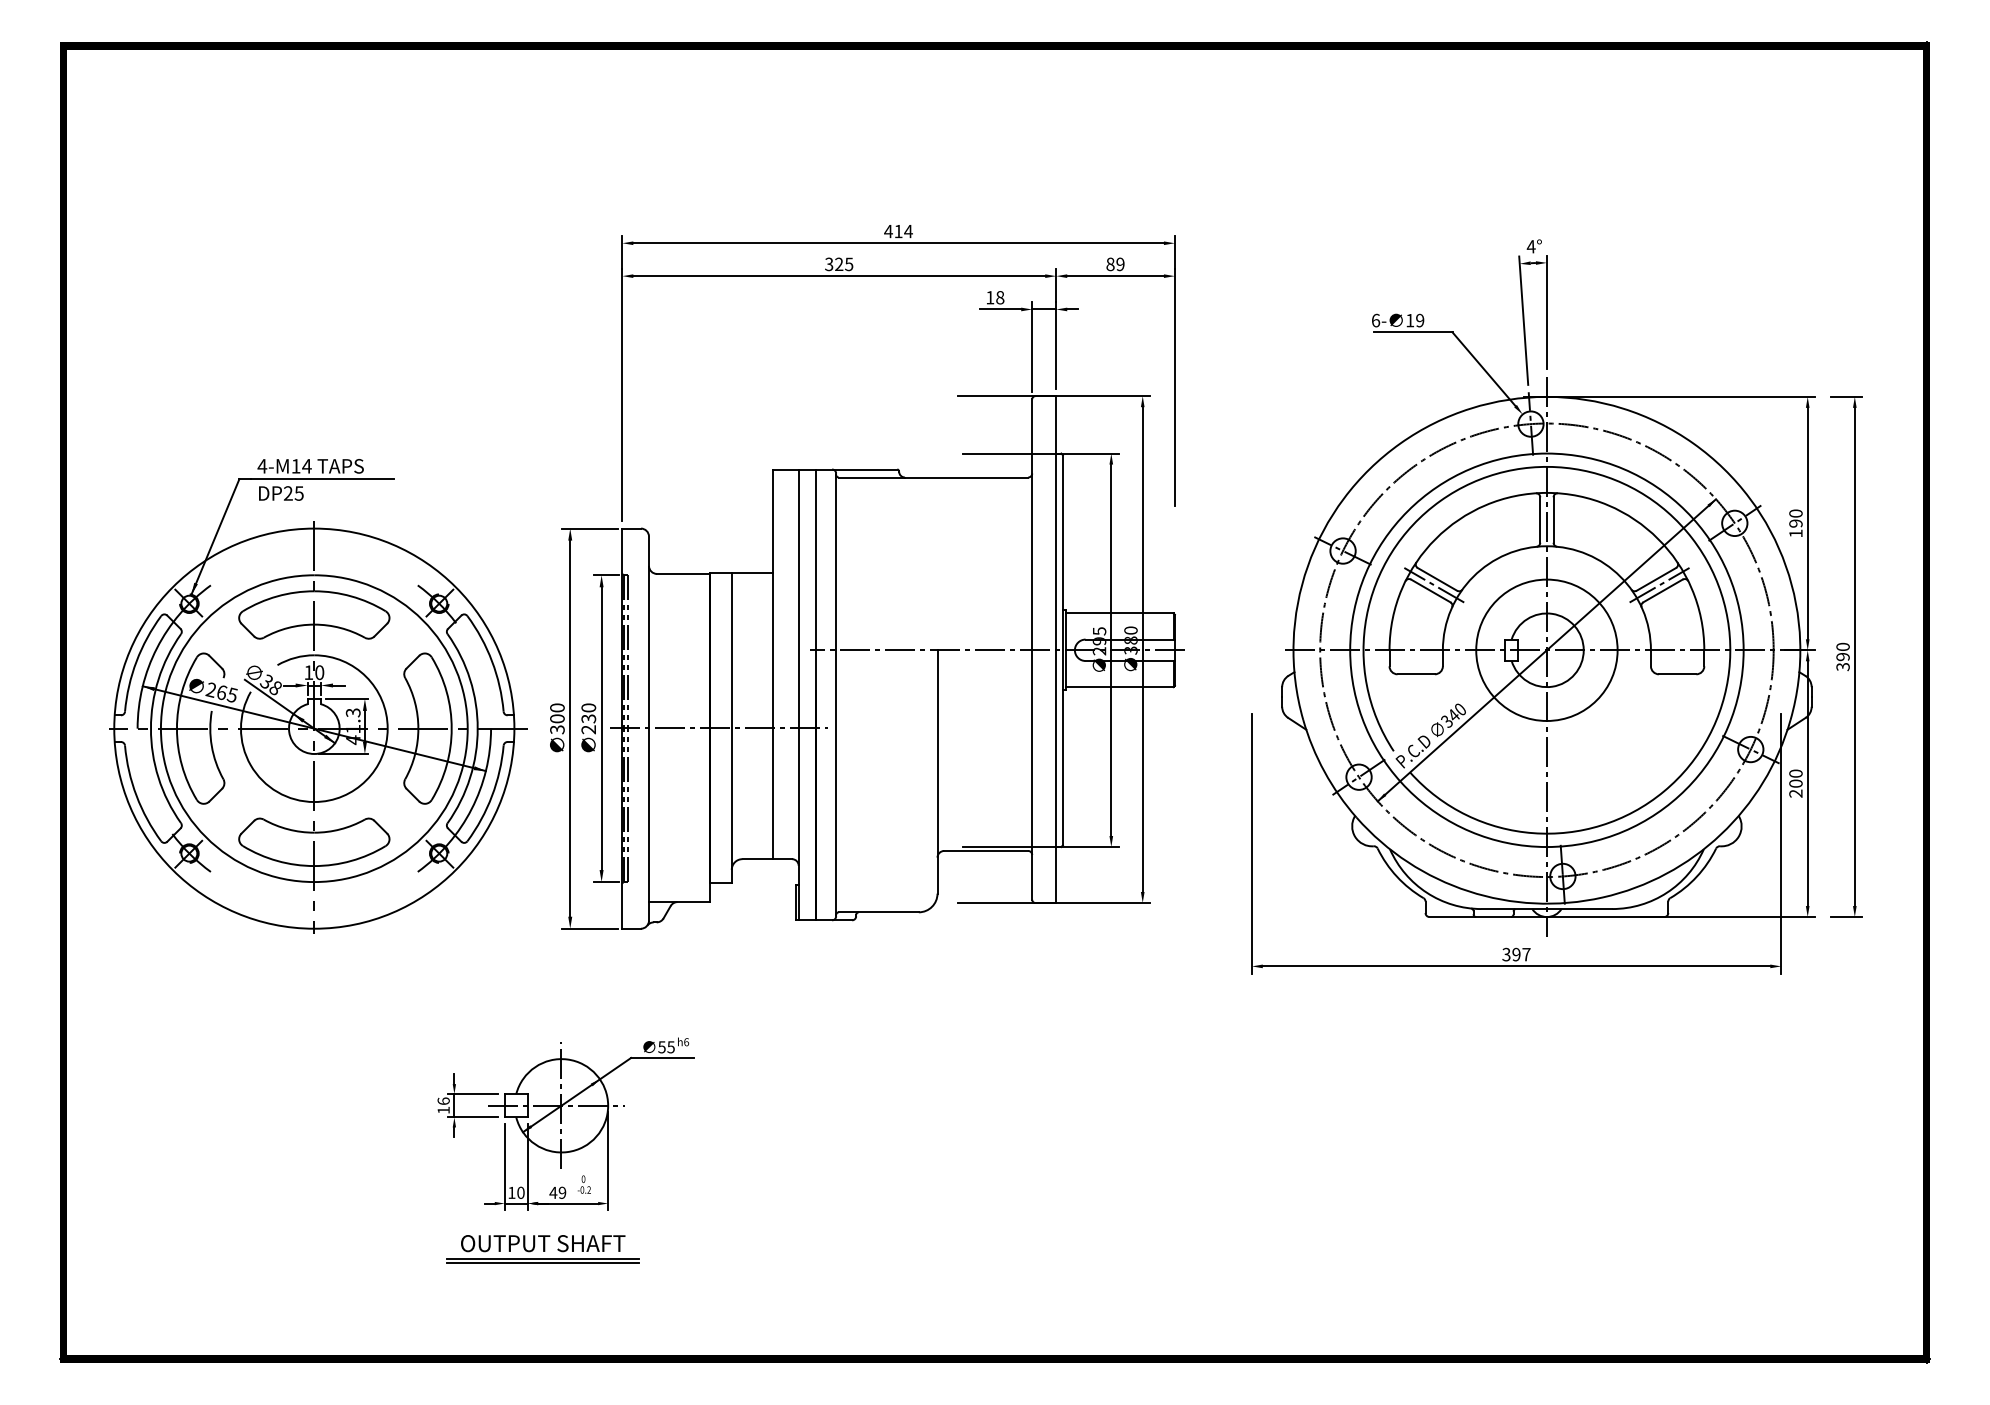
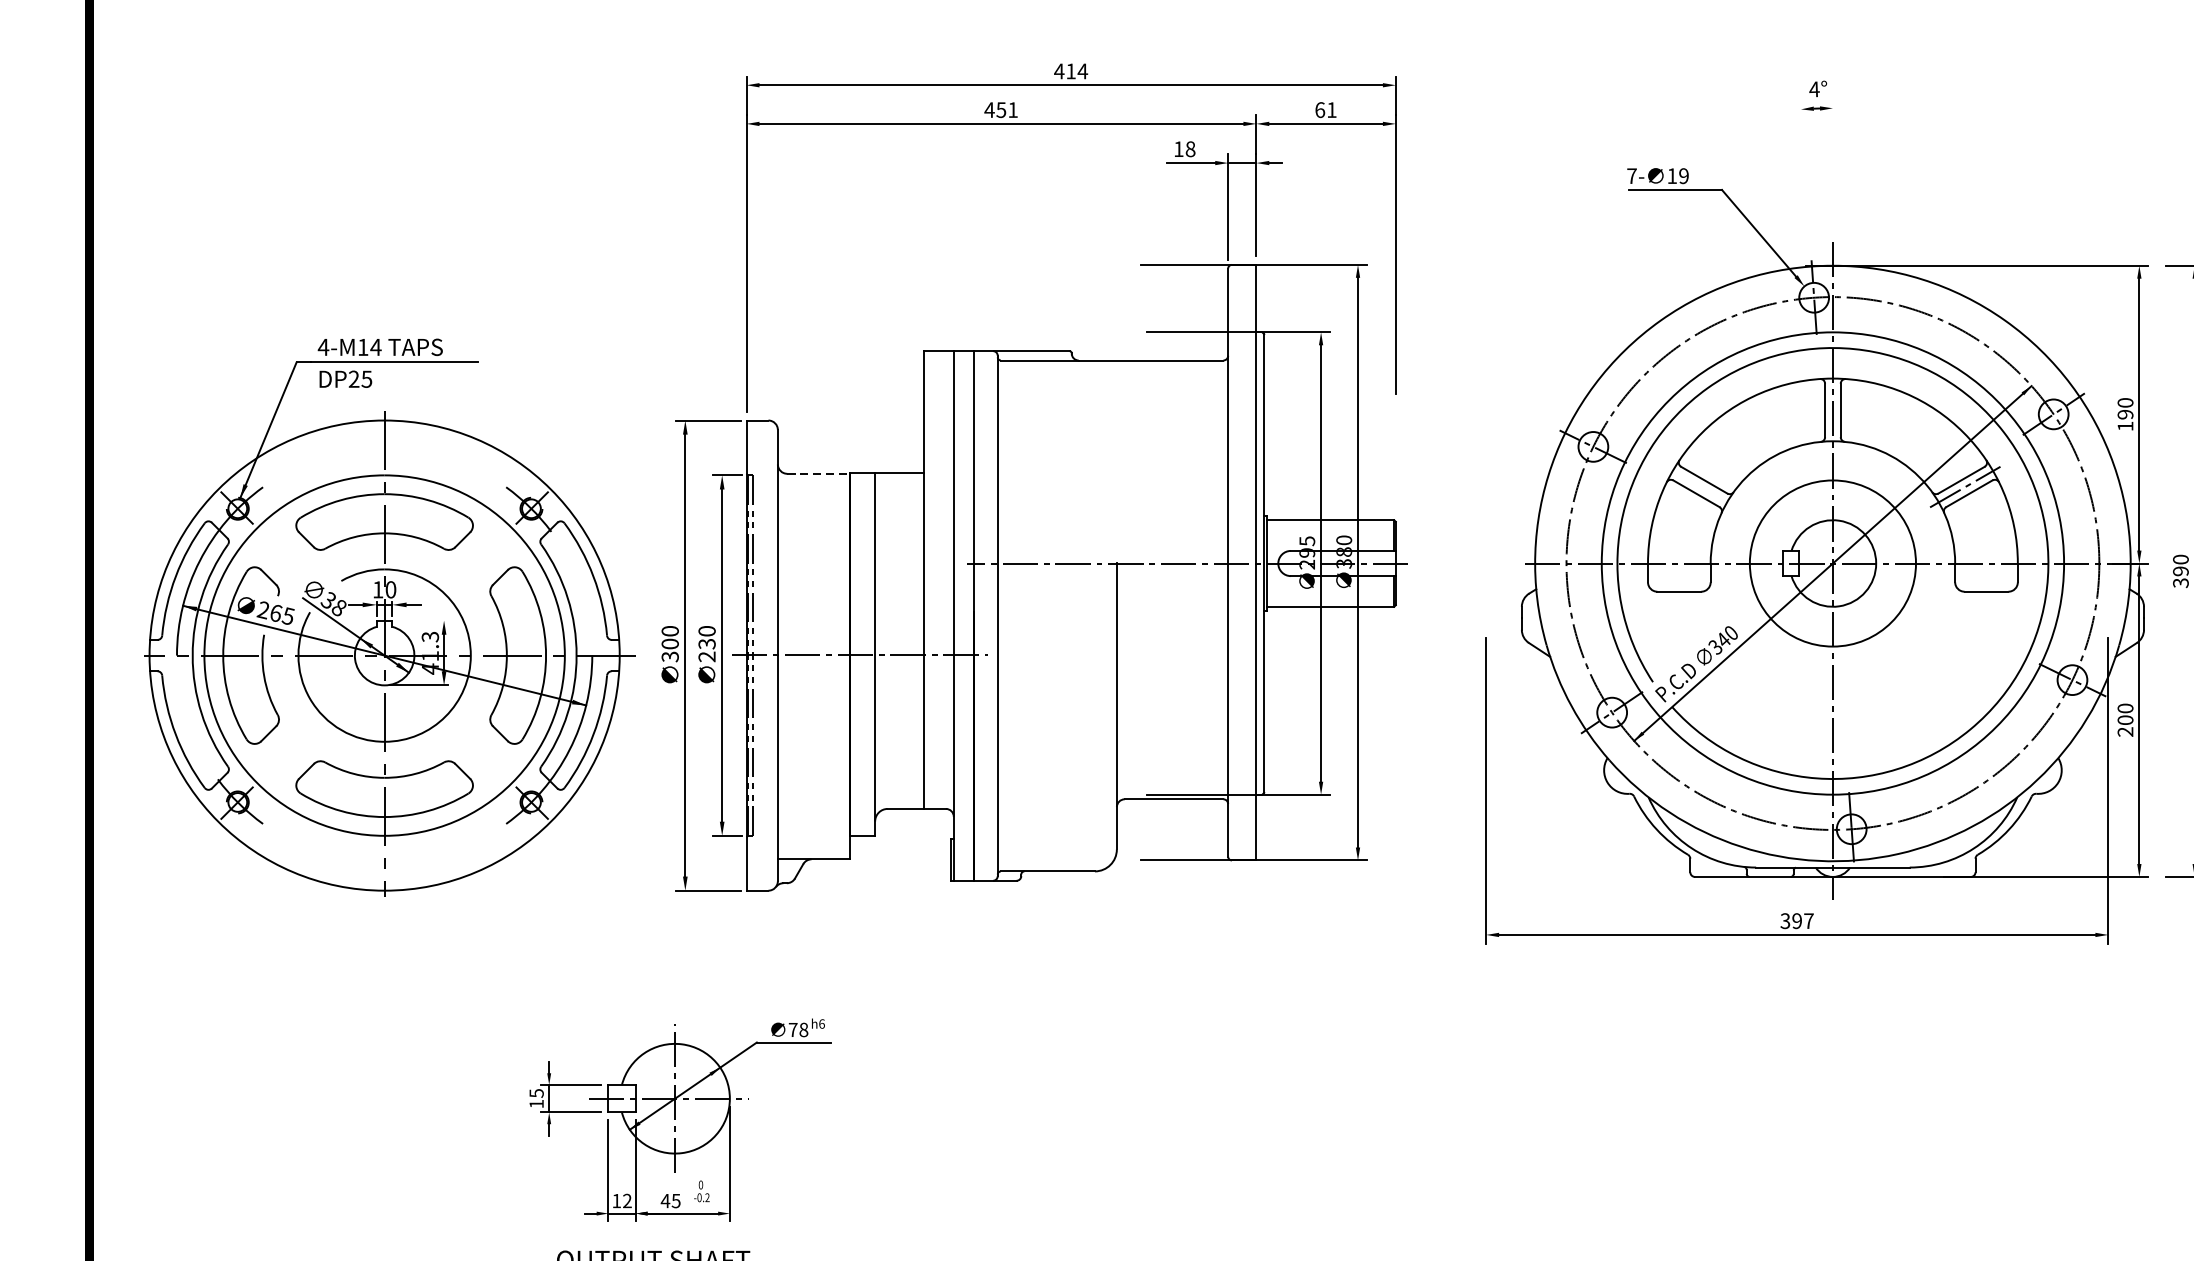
text: (838, 264) -> (1000, 110), 325 -> 451
text: (1115, 264) -> (1326, 110), 89 -> 61
line: (1546, 312) -> (1832, 166), removed
text: (1375, 320) -> (1631, 176), 6- -> 7-
line: (1523, 320) -> (1805, 176), removed
line: (683, 573) -> (818, 473), solid -> dashed
line: (1434, 584) -> (1700, 486), removed
line: (346, 698) -> (422, 620), removed
text: (666, 1047) -> (798, 1030), 55 -> 78
text: (443, 1101) -> (536, 1093), 16 -> 15
text: (520, 1192) -> (626, 1200), 10 -> 12
text: (562, 1192) -> (676, 1200), 49 -> 45

